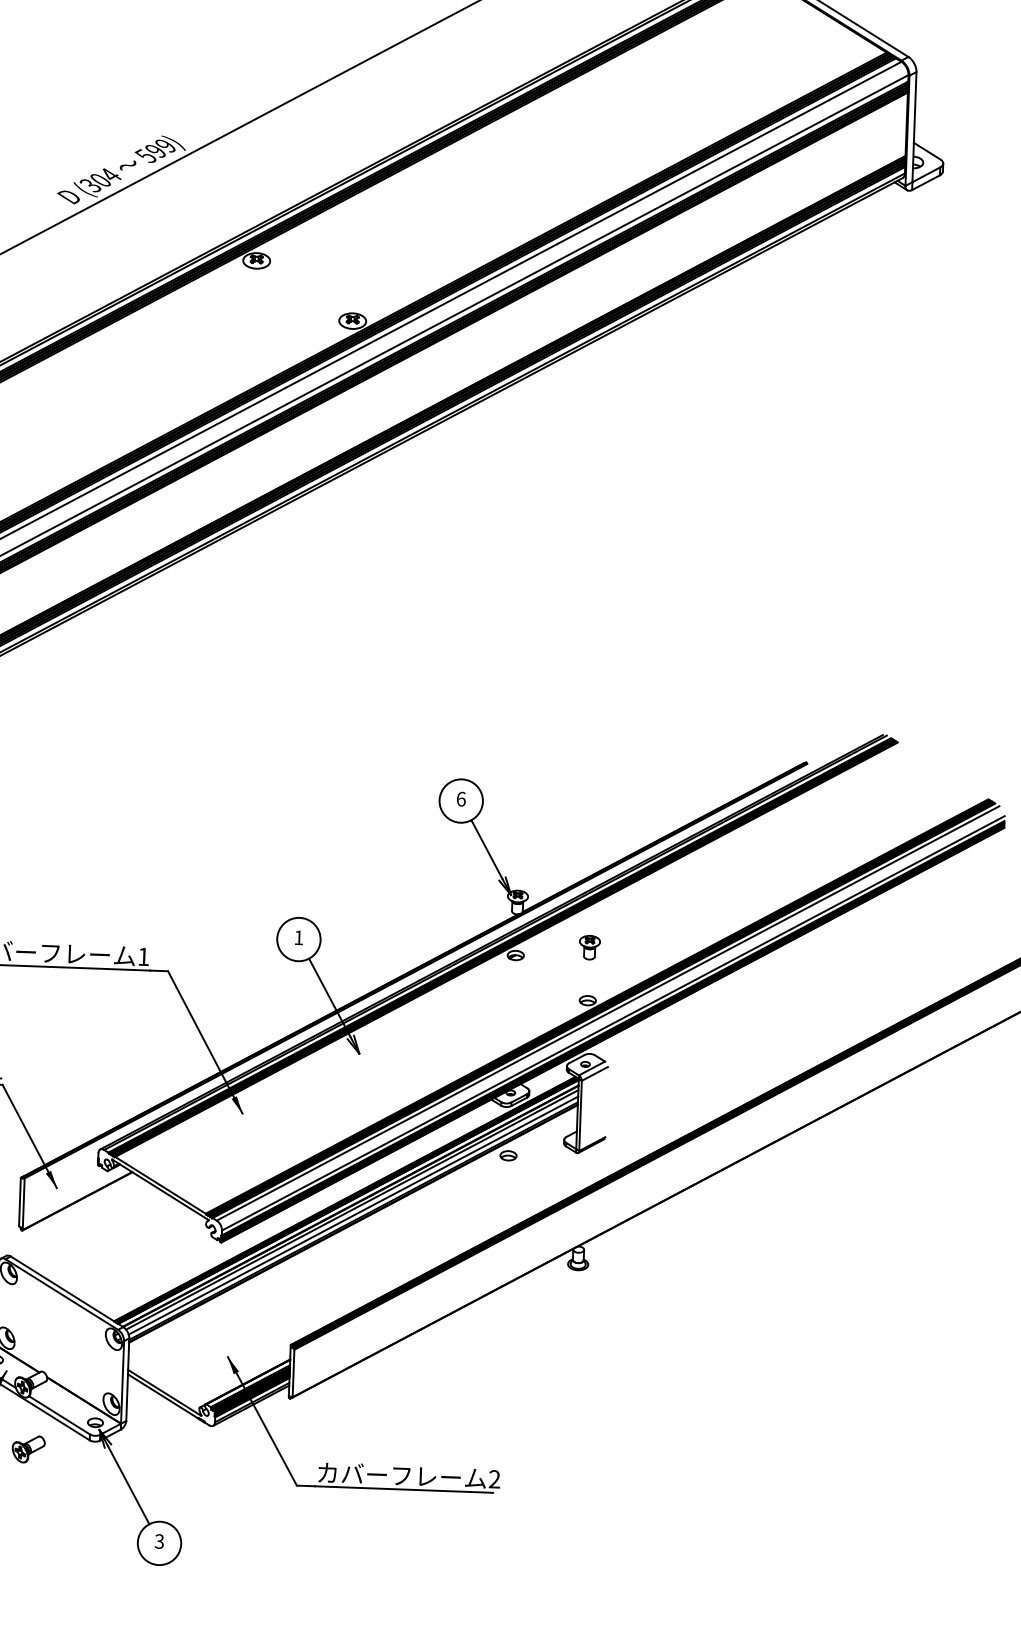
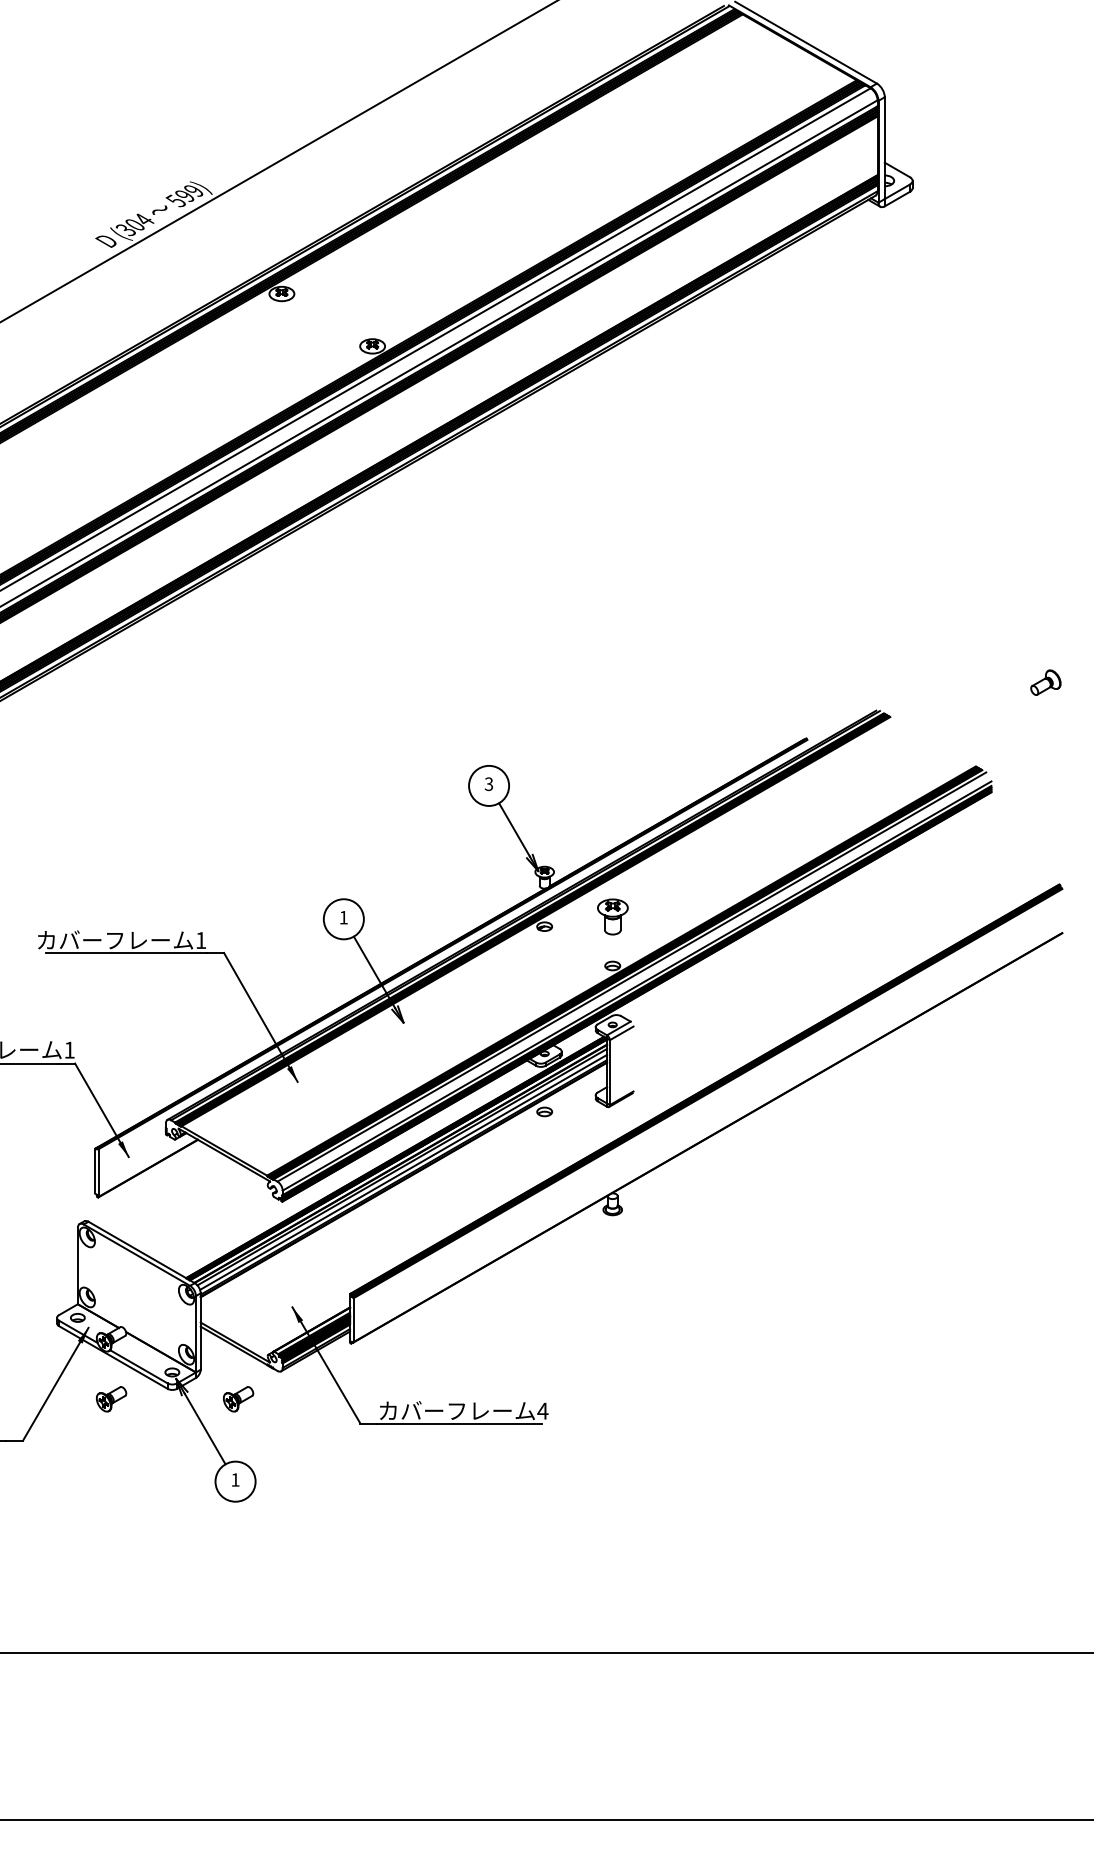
text: (460, 798) -> (488, 783), 6 -> 3
part: (589, 947) -> (612, 916), size x1.6
part: (165, 1454) -> (238, 1399), added
text: (494, 1478) -> (542, 1410), 2 -> 4
text: (159, 1541) -> (235, 1479), 3 -> 1

